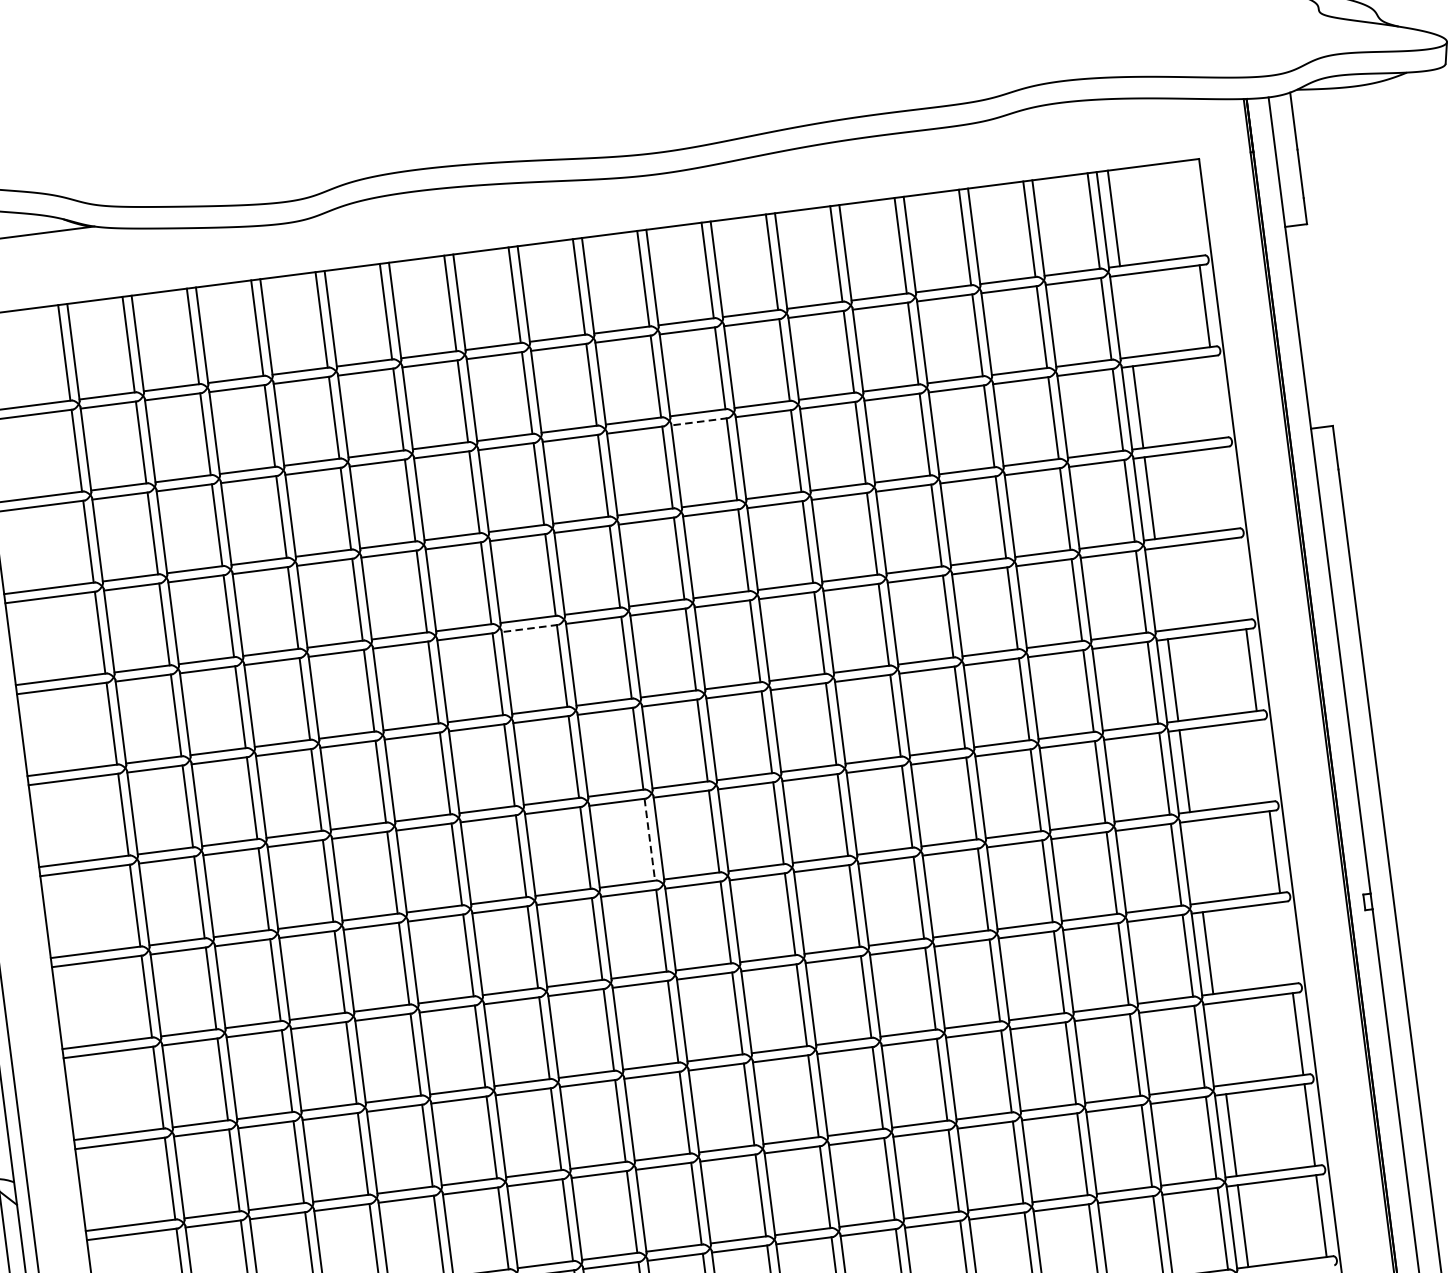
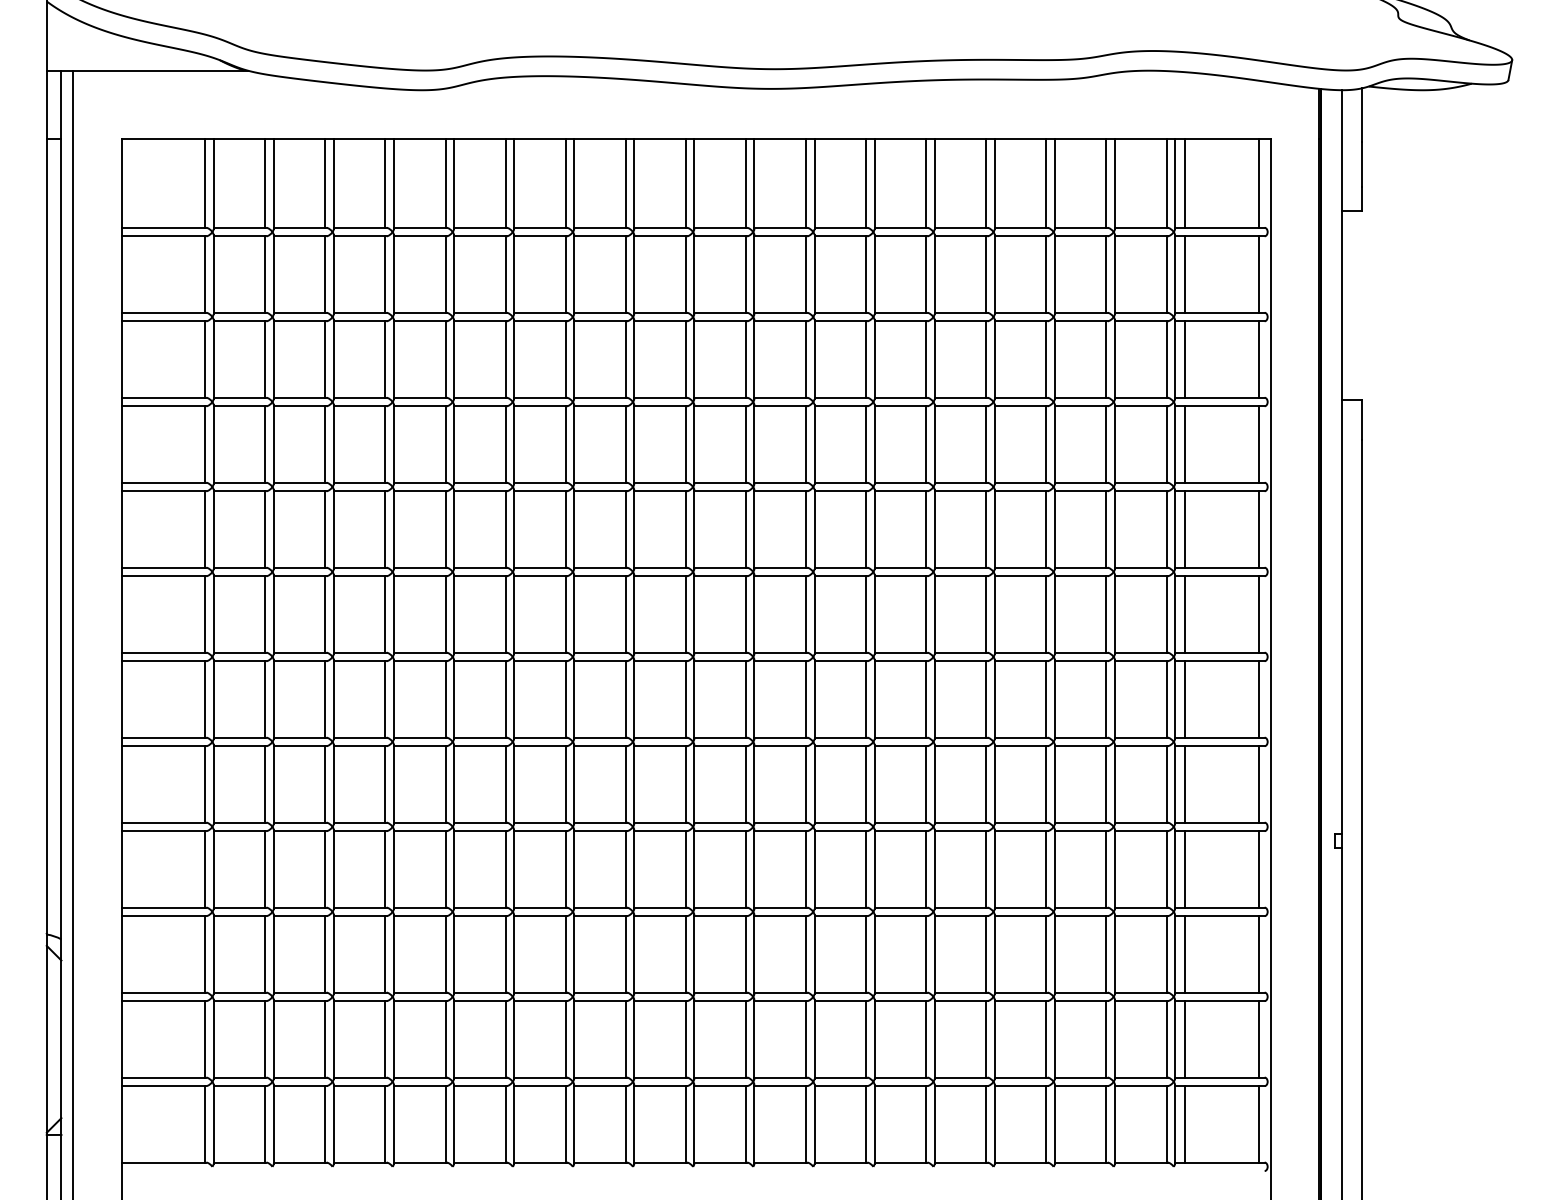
line: (1192, 207) -> (1258, 182), added
line: (1126, 316) -> (1185, 274), added
line: (1216, 397) -> (1258, 359), added
line: (699, 422) -> (780, 321), dashed -> solid
line: (1228, 488) -> (1258, 444), added
line: (1239, 579) -> (1258, 529), added
line: (1161, 589) -> (1185, 529), added
line: (529, 628) -> (600, 491), dashed -> solid
line: (1263, 761) -> (1258, 699), added
line: (649, 839) -> (685, 699), dashed -> solid
line: (1196, 862) -> (1185, 784), added
line: (1286, 943) -> (1258, 869), added
line: (1219, 1044) -> (1185, 954), added

